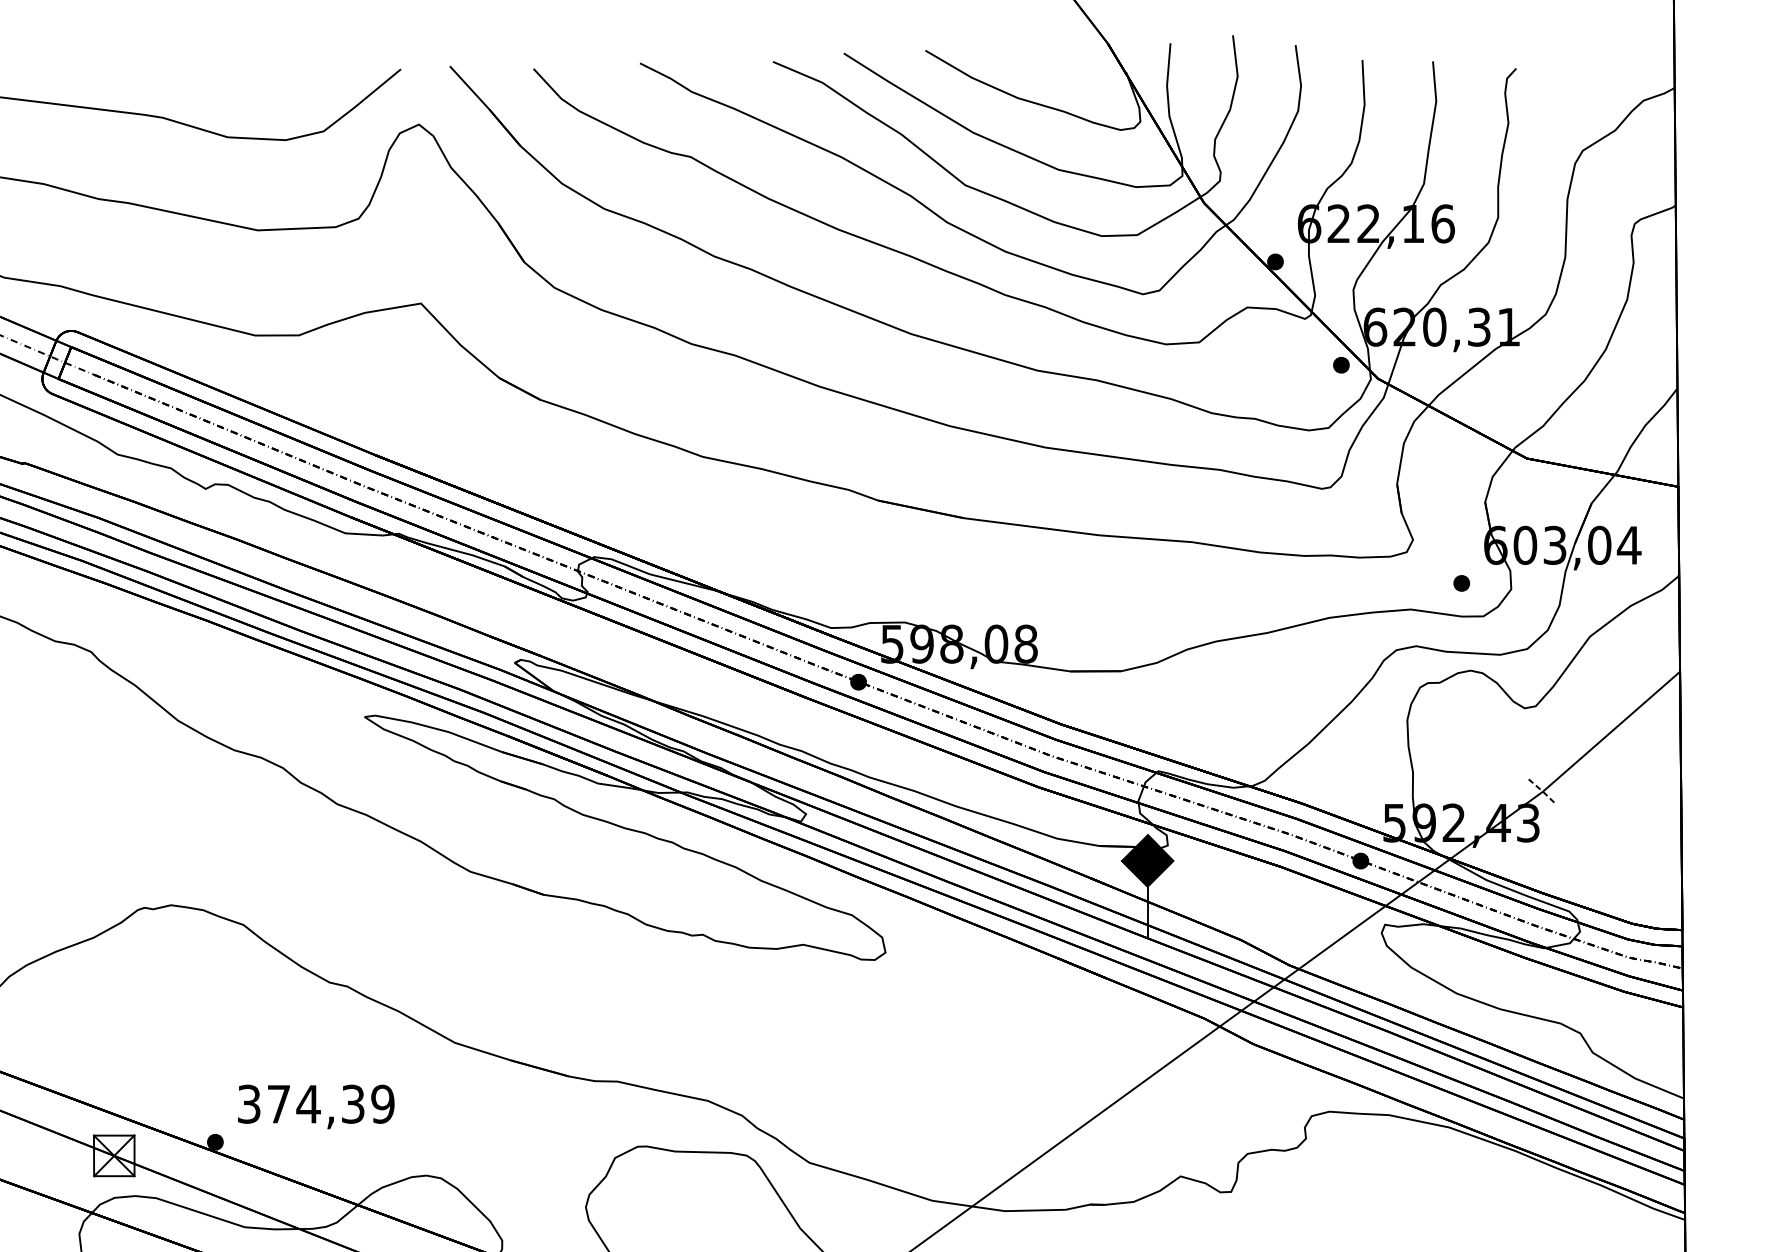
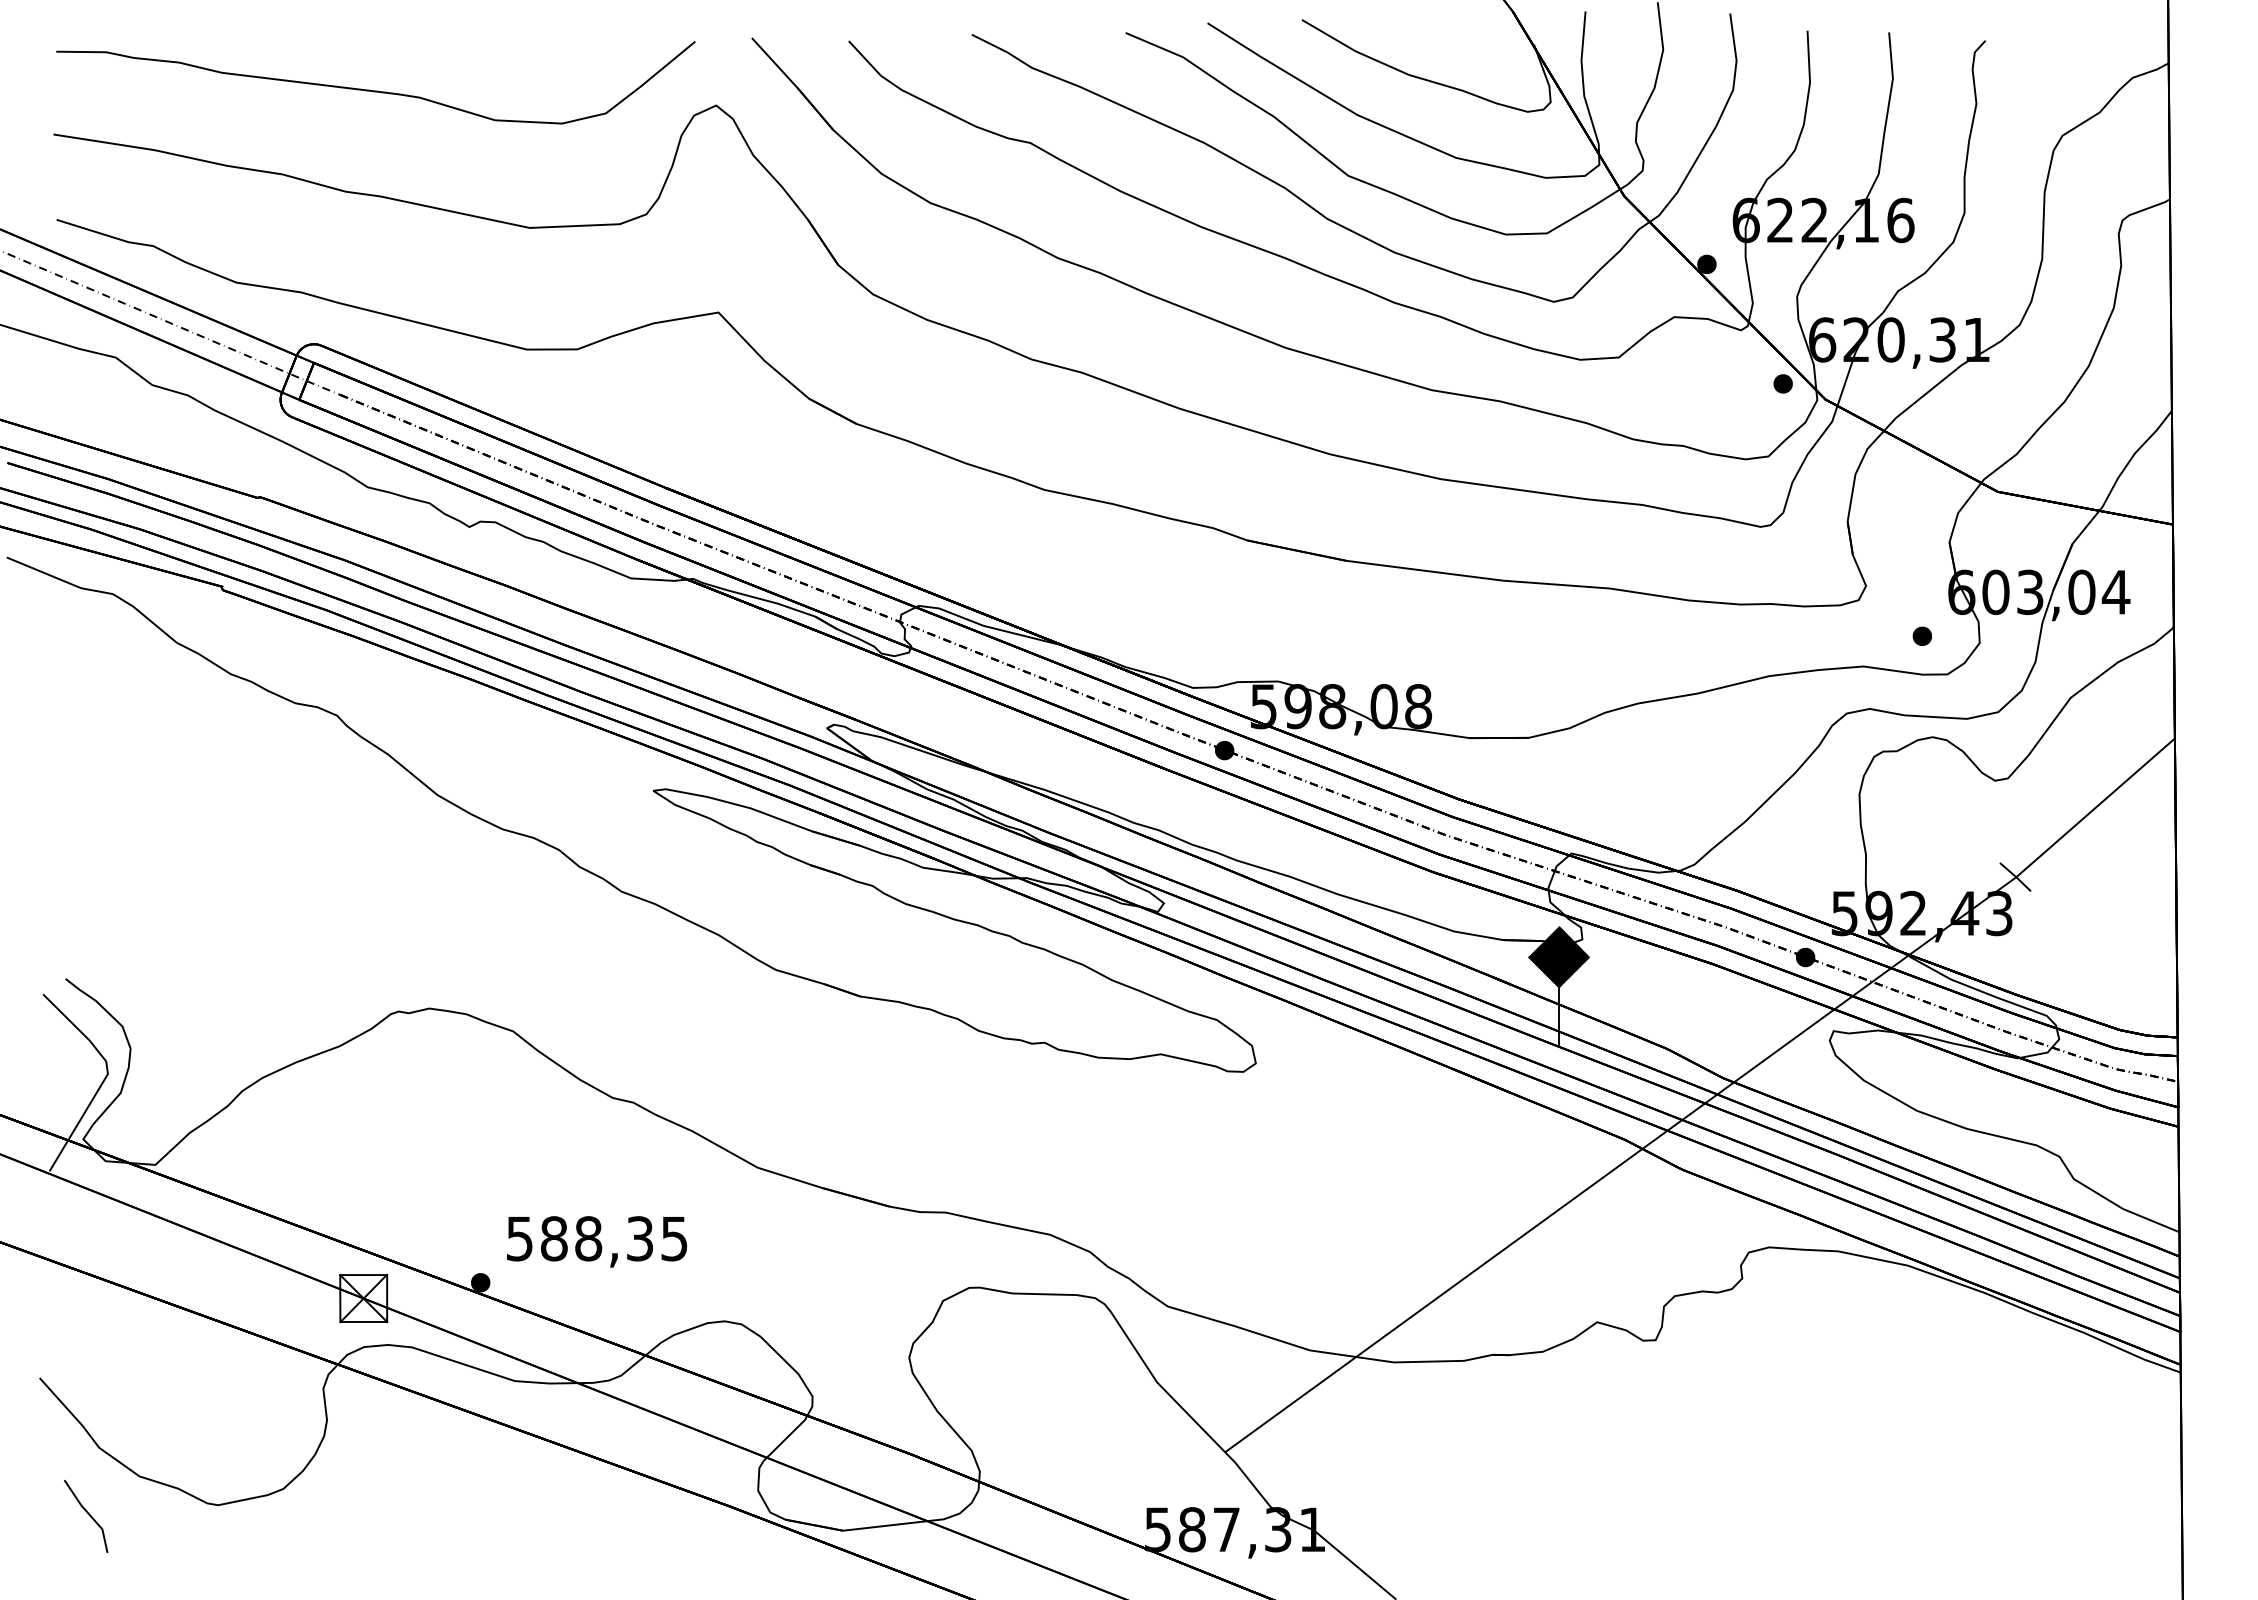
line: (1543, 791) -> (2016, 877), dashed -> solid
text: (316, 1104) -> (597, 1238), 374,39 -> 588,35

